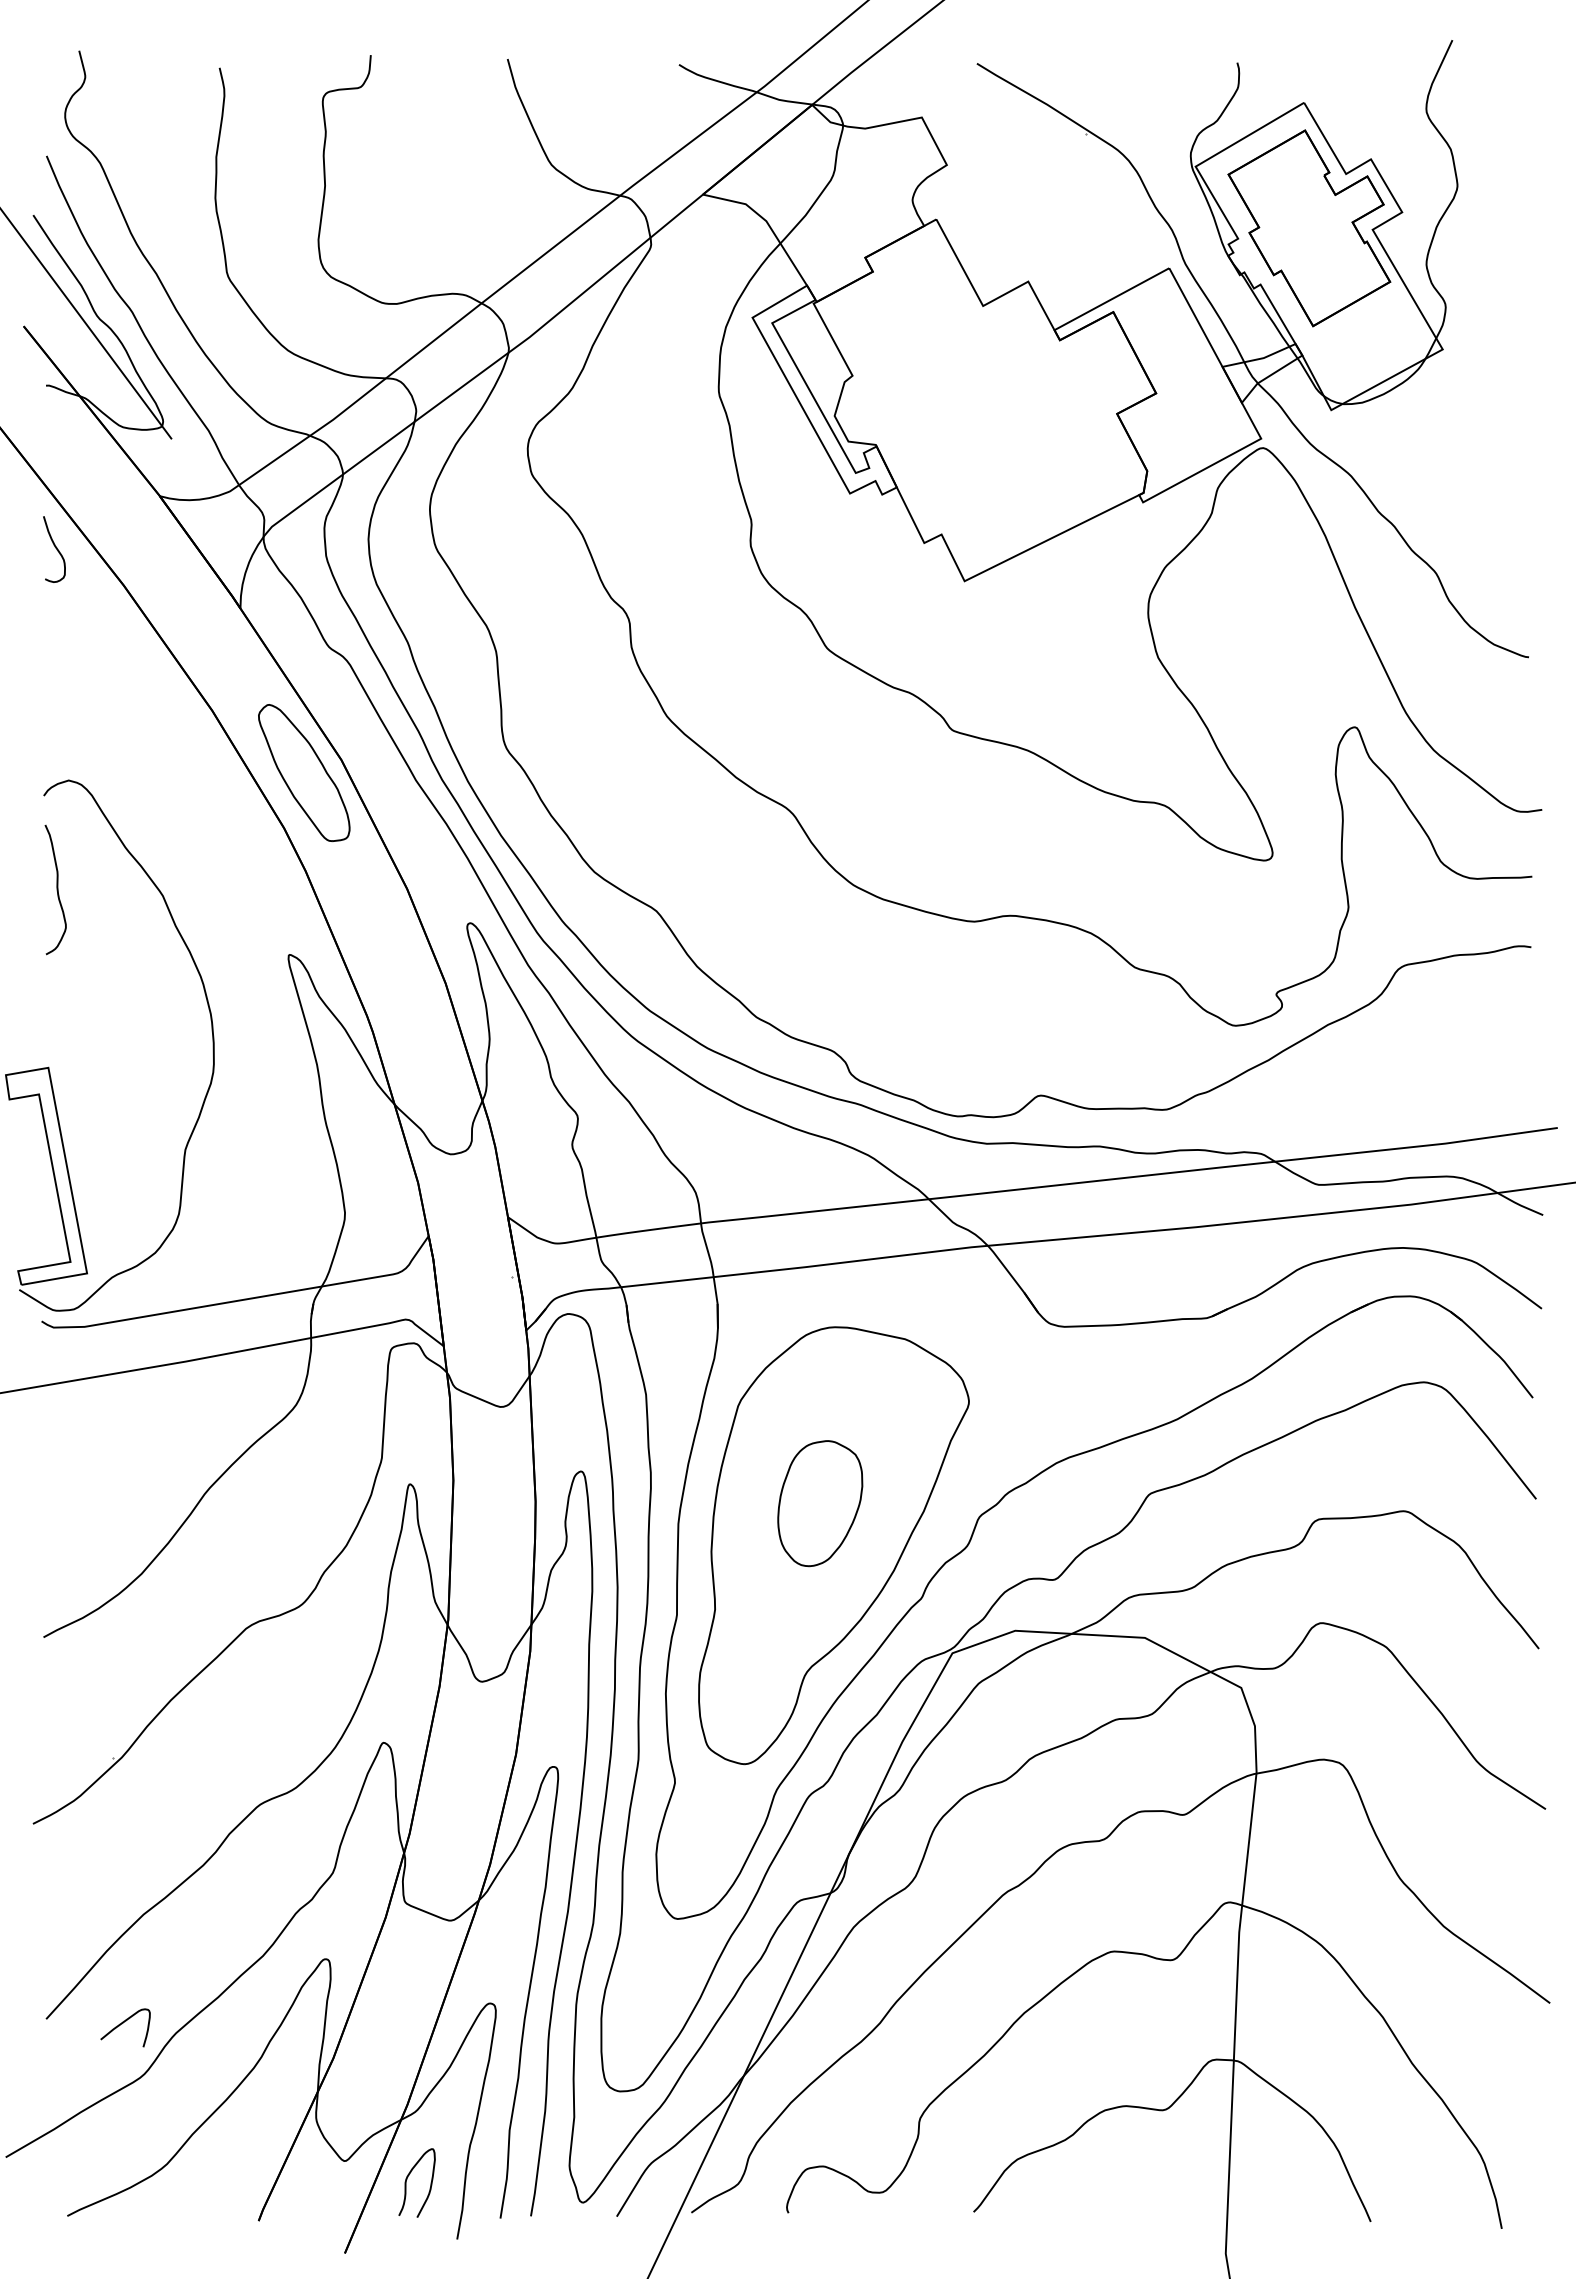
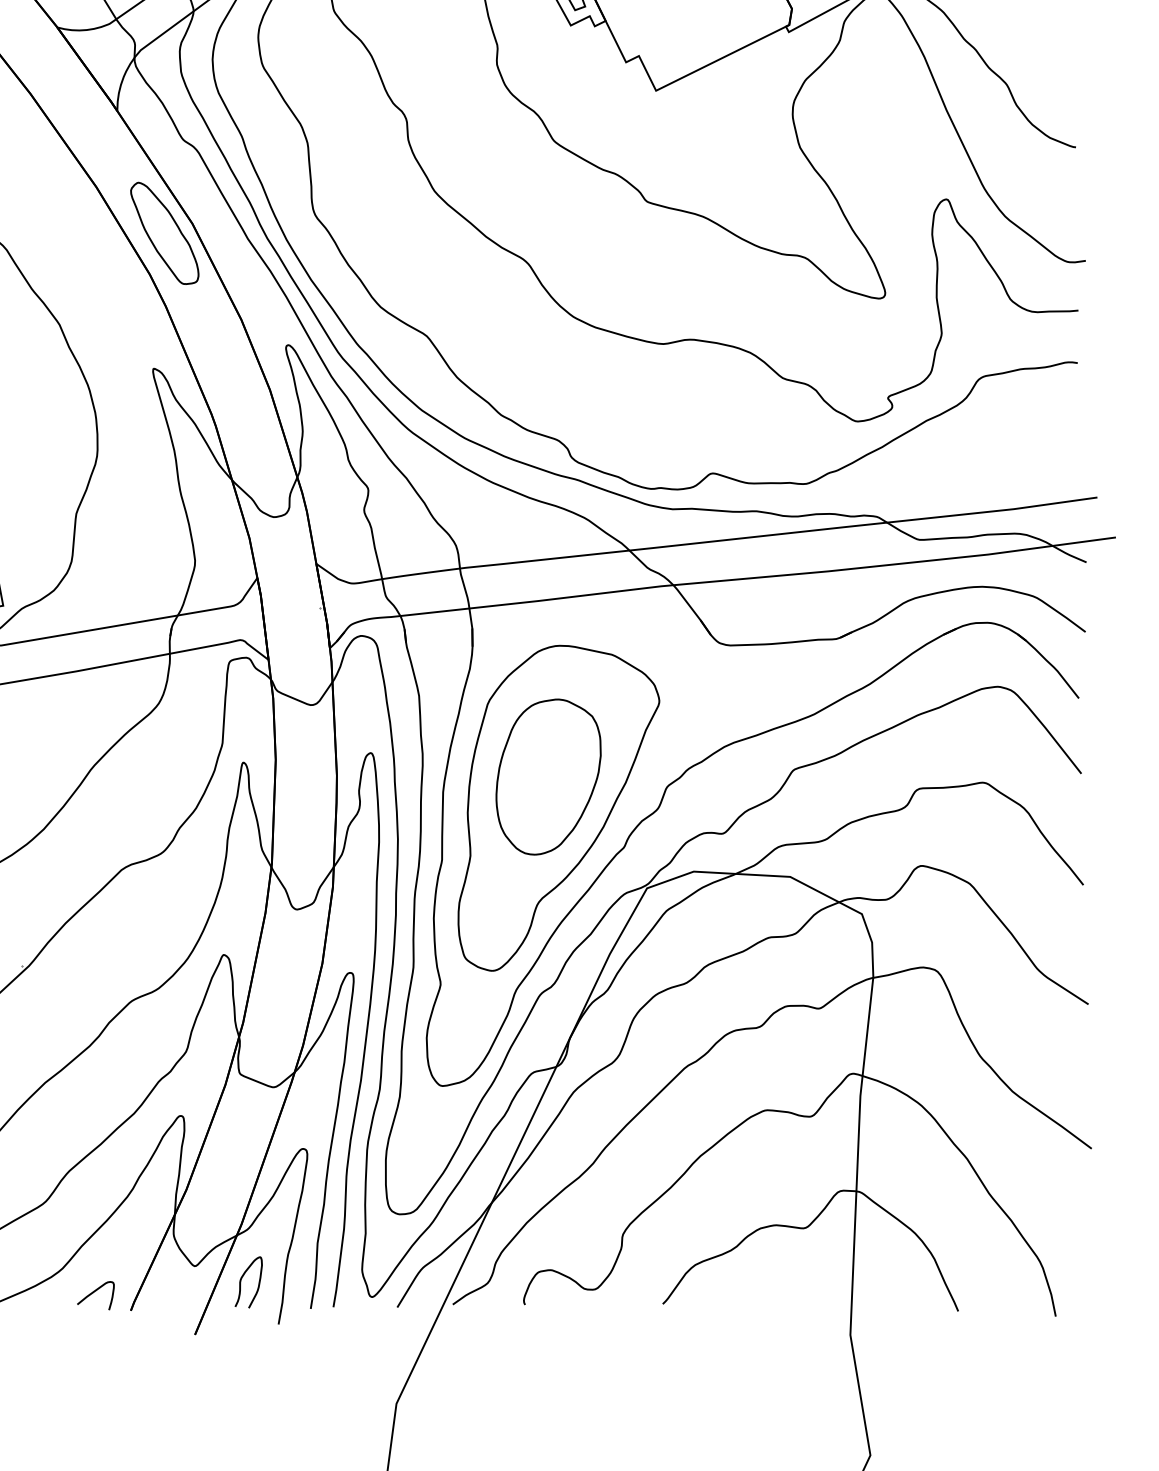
part: (820, 1503) -> (548, 776), size x1.67
curve: (122, 2024) -> (93, 1293), moved

